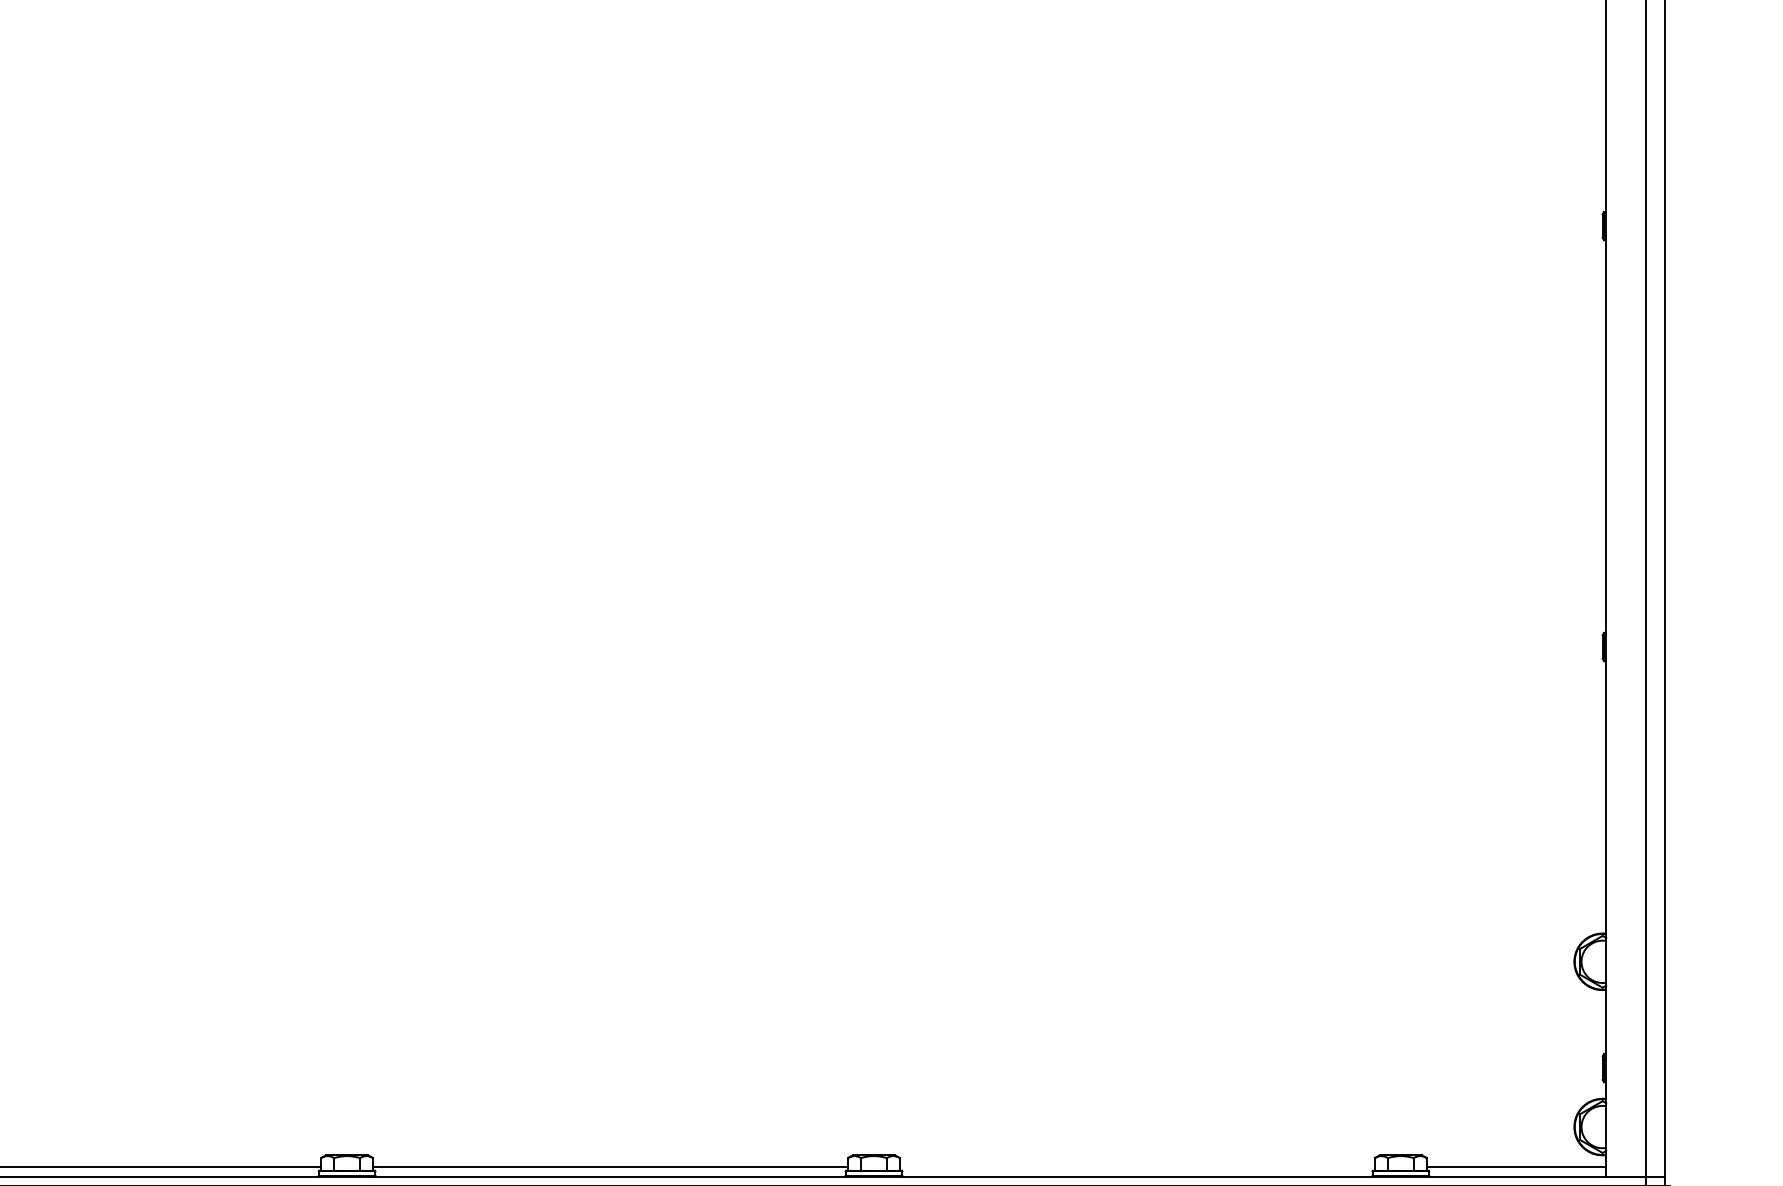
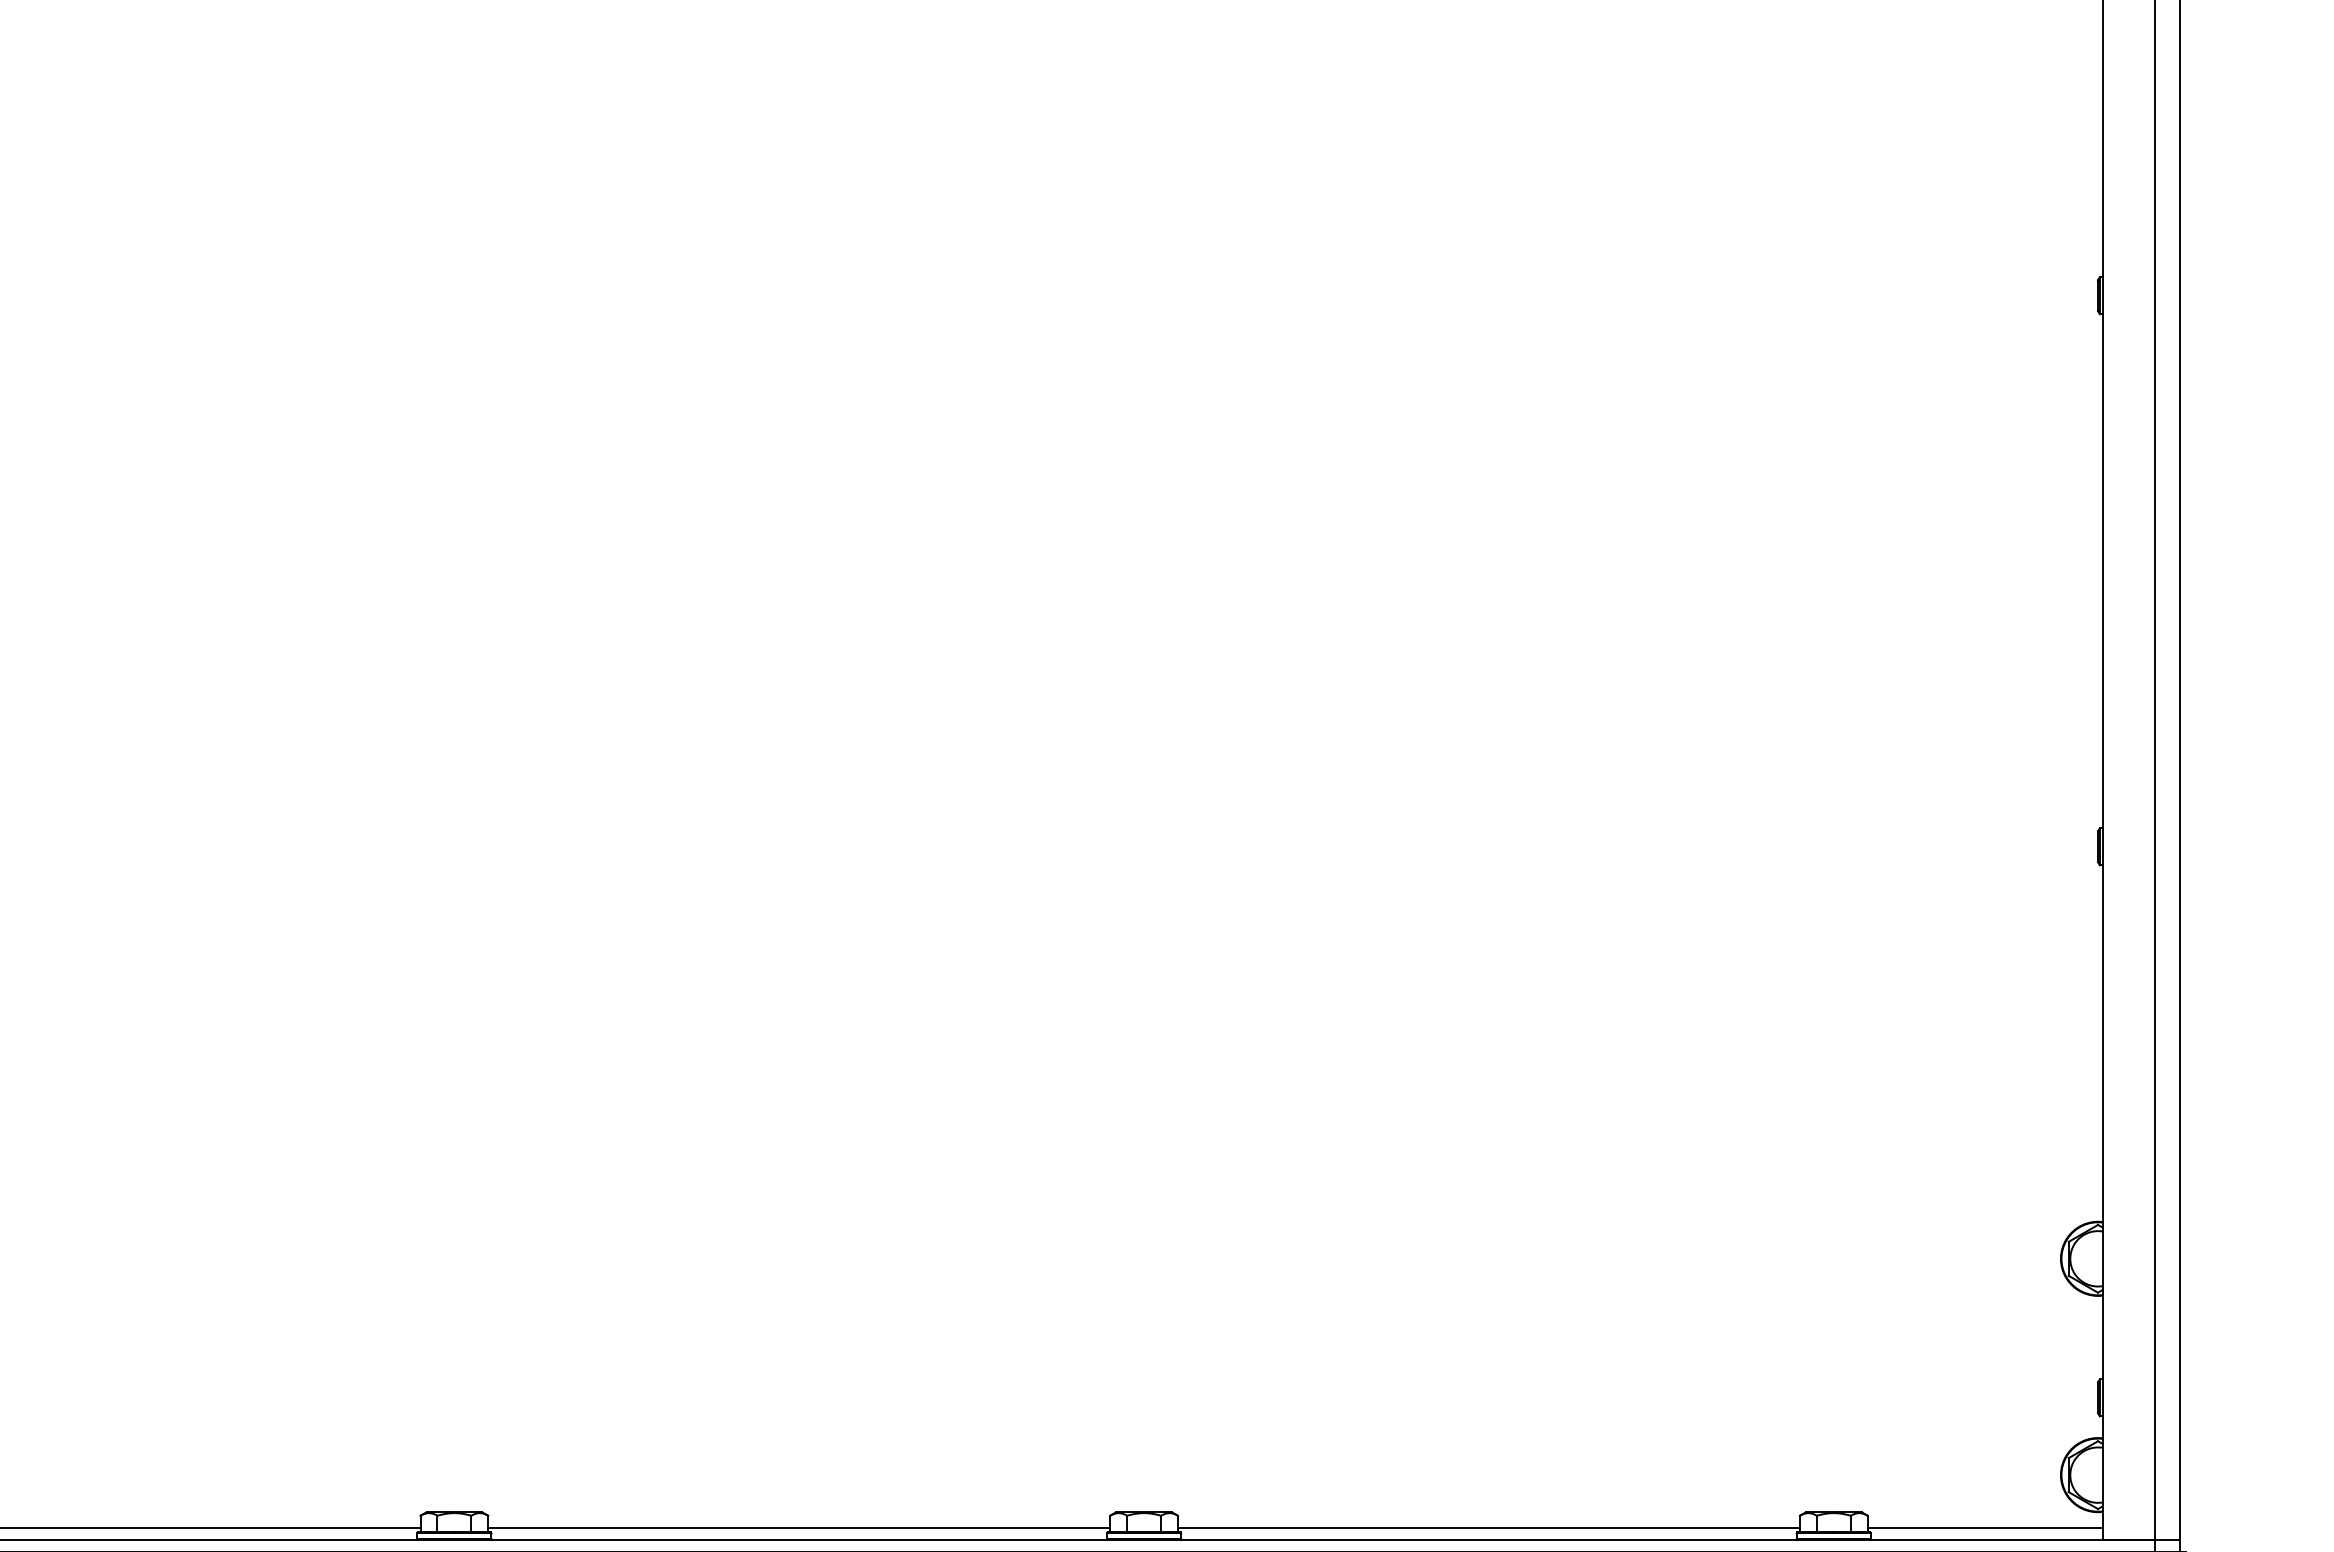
line: (1137, 1167) -> (1488, 1527), added

